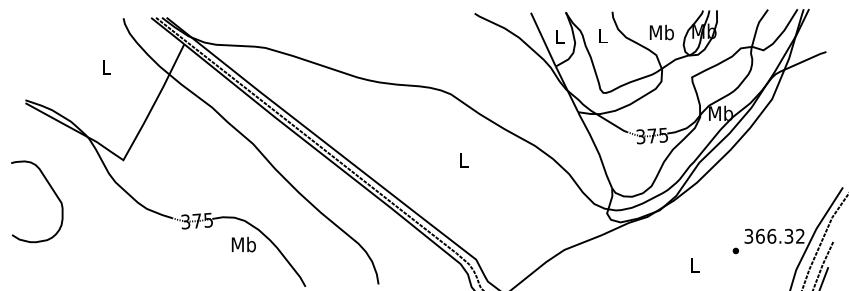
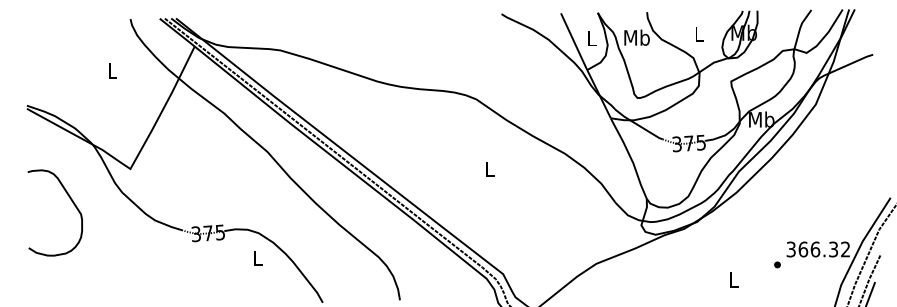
text: (662, 32) -> (699, 34), Mb -> L
text: (602, 35) -> (636, 37), L -> Mb
curve: (52, 190) -> (71, 201), moved
text: (243, 244) -> (257, 258), Mb -> L

